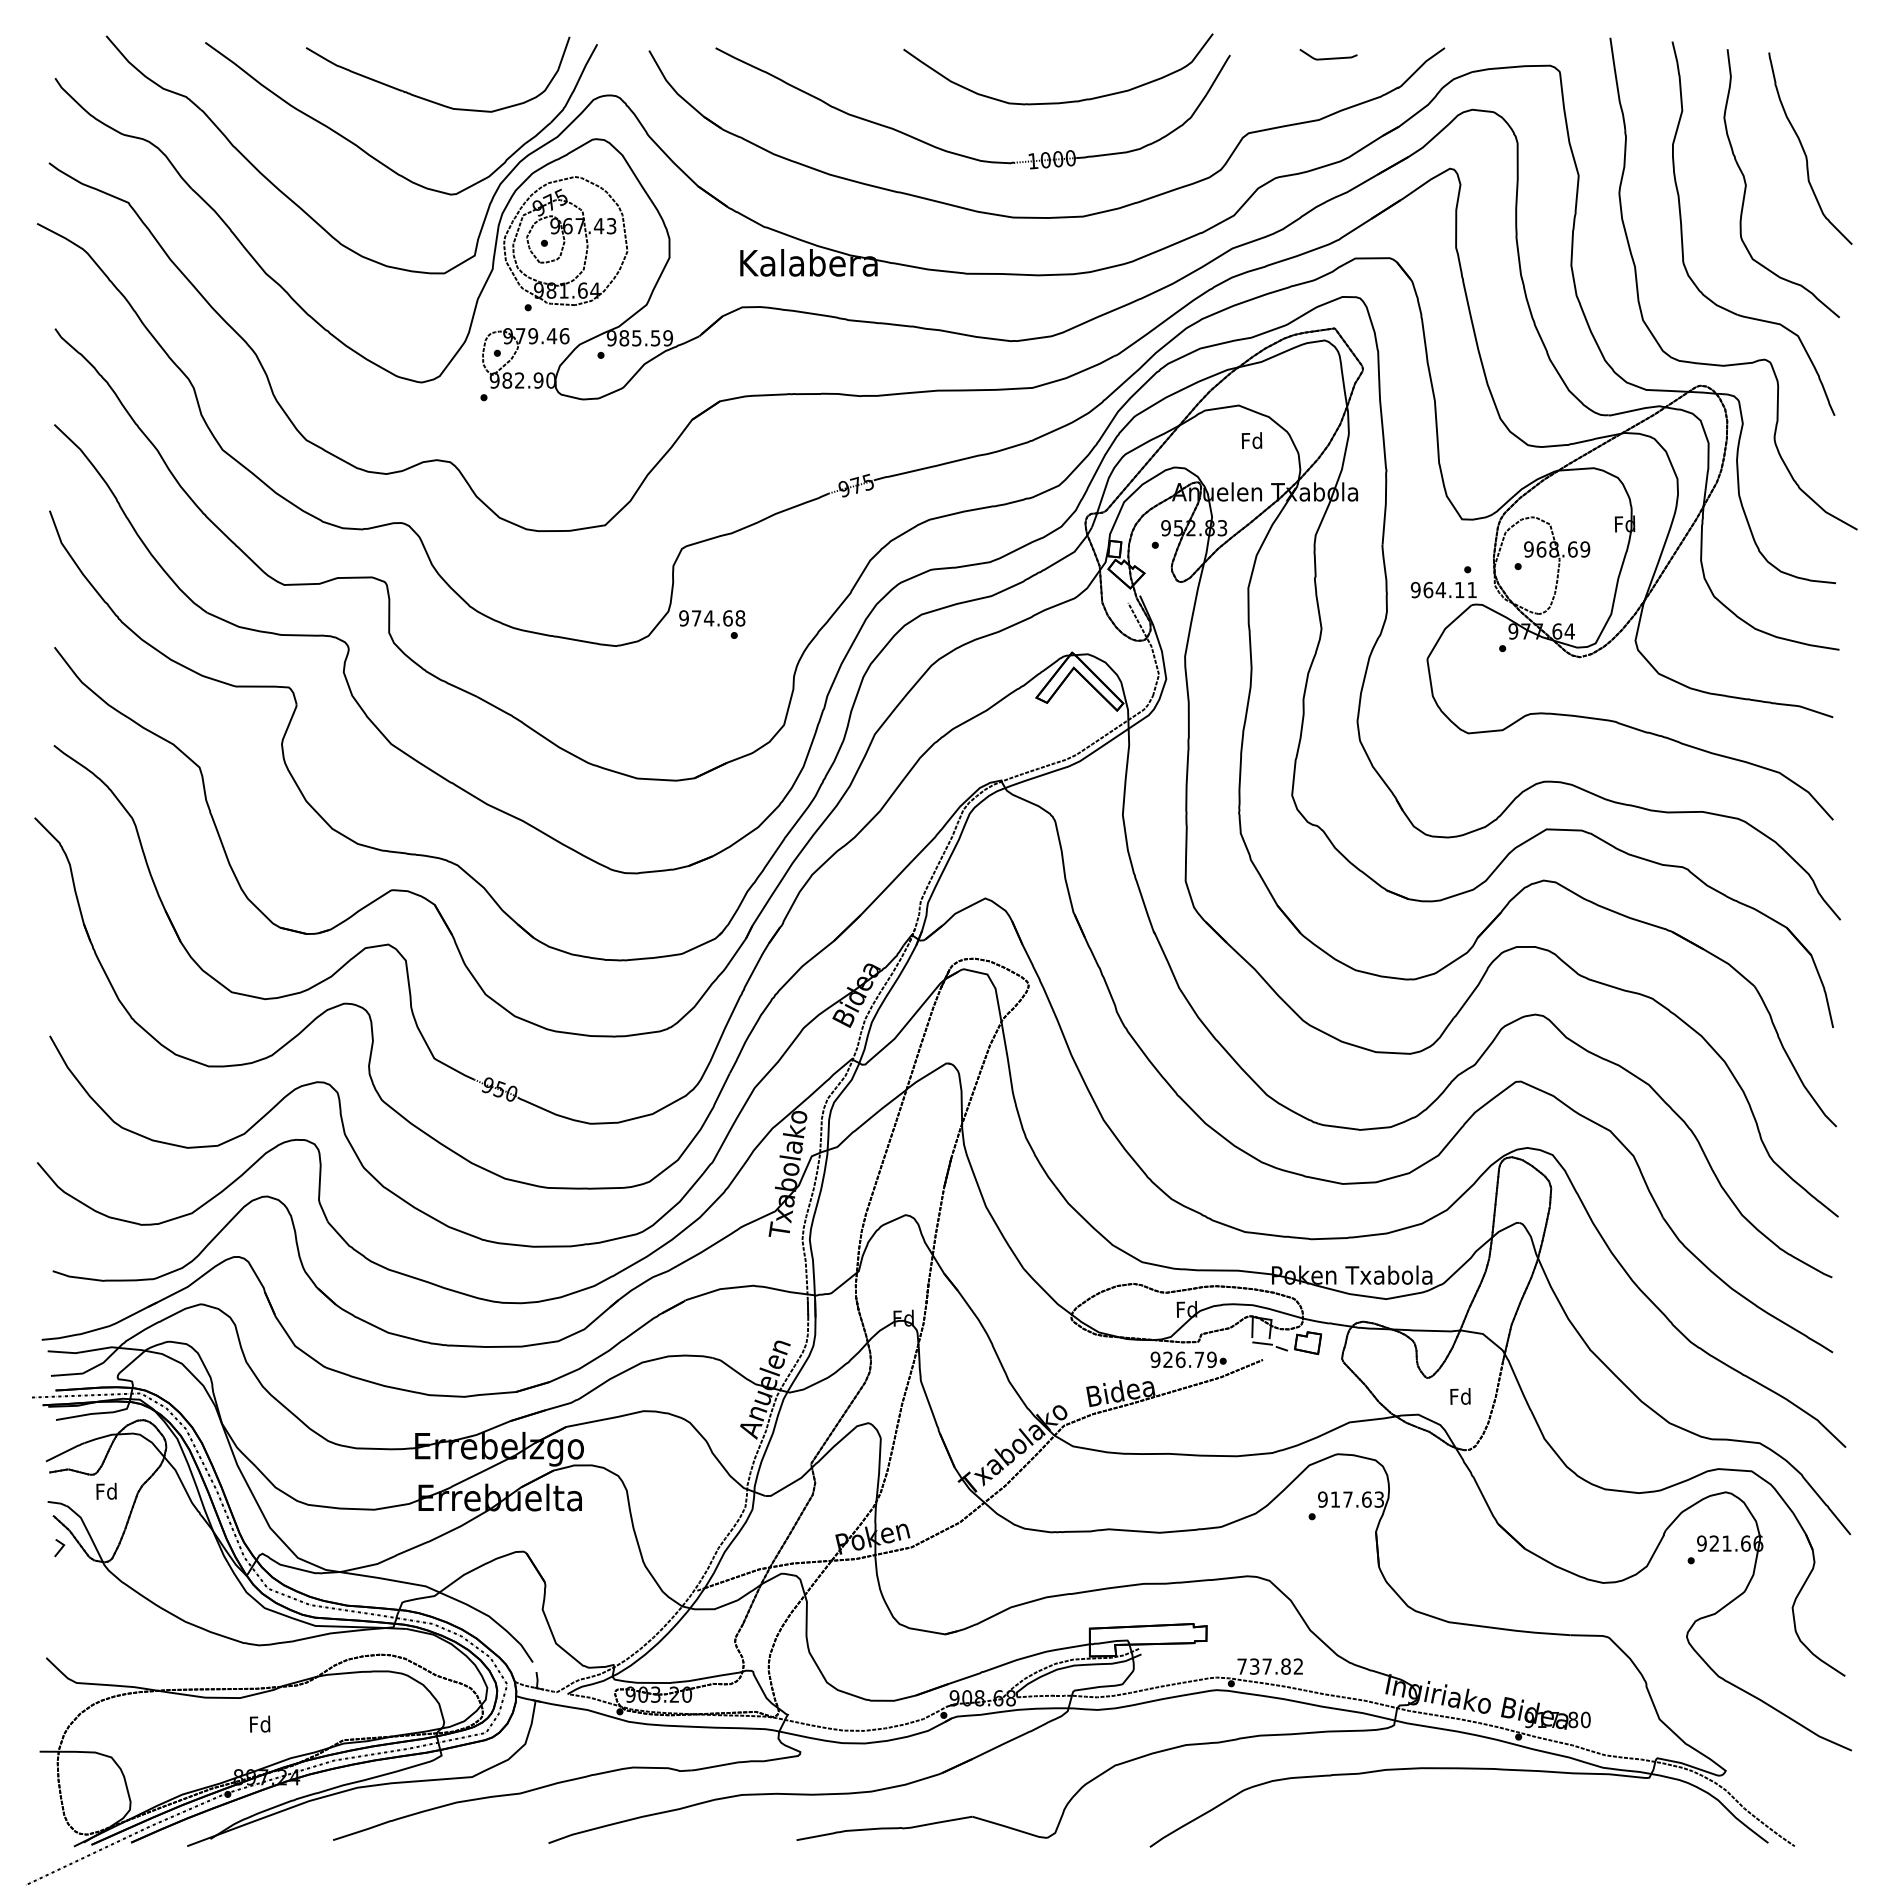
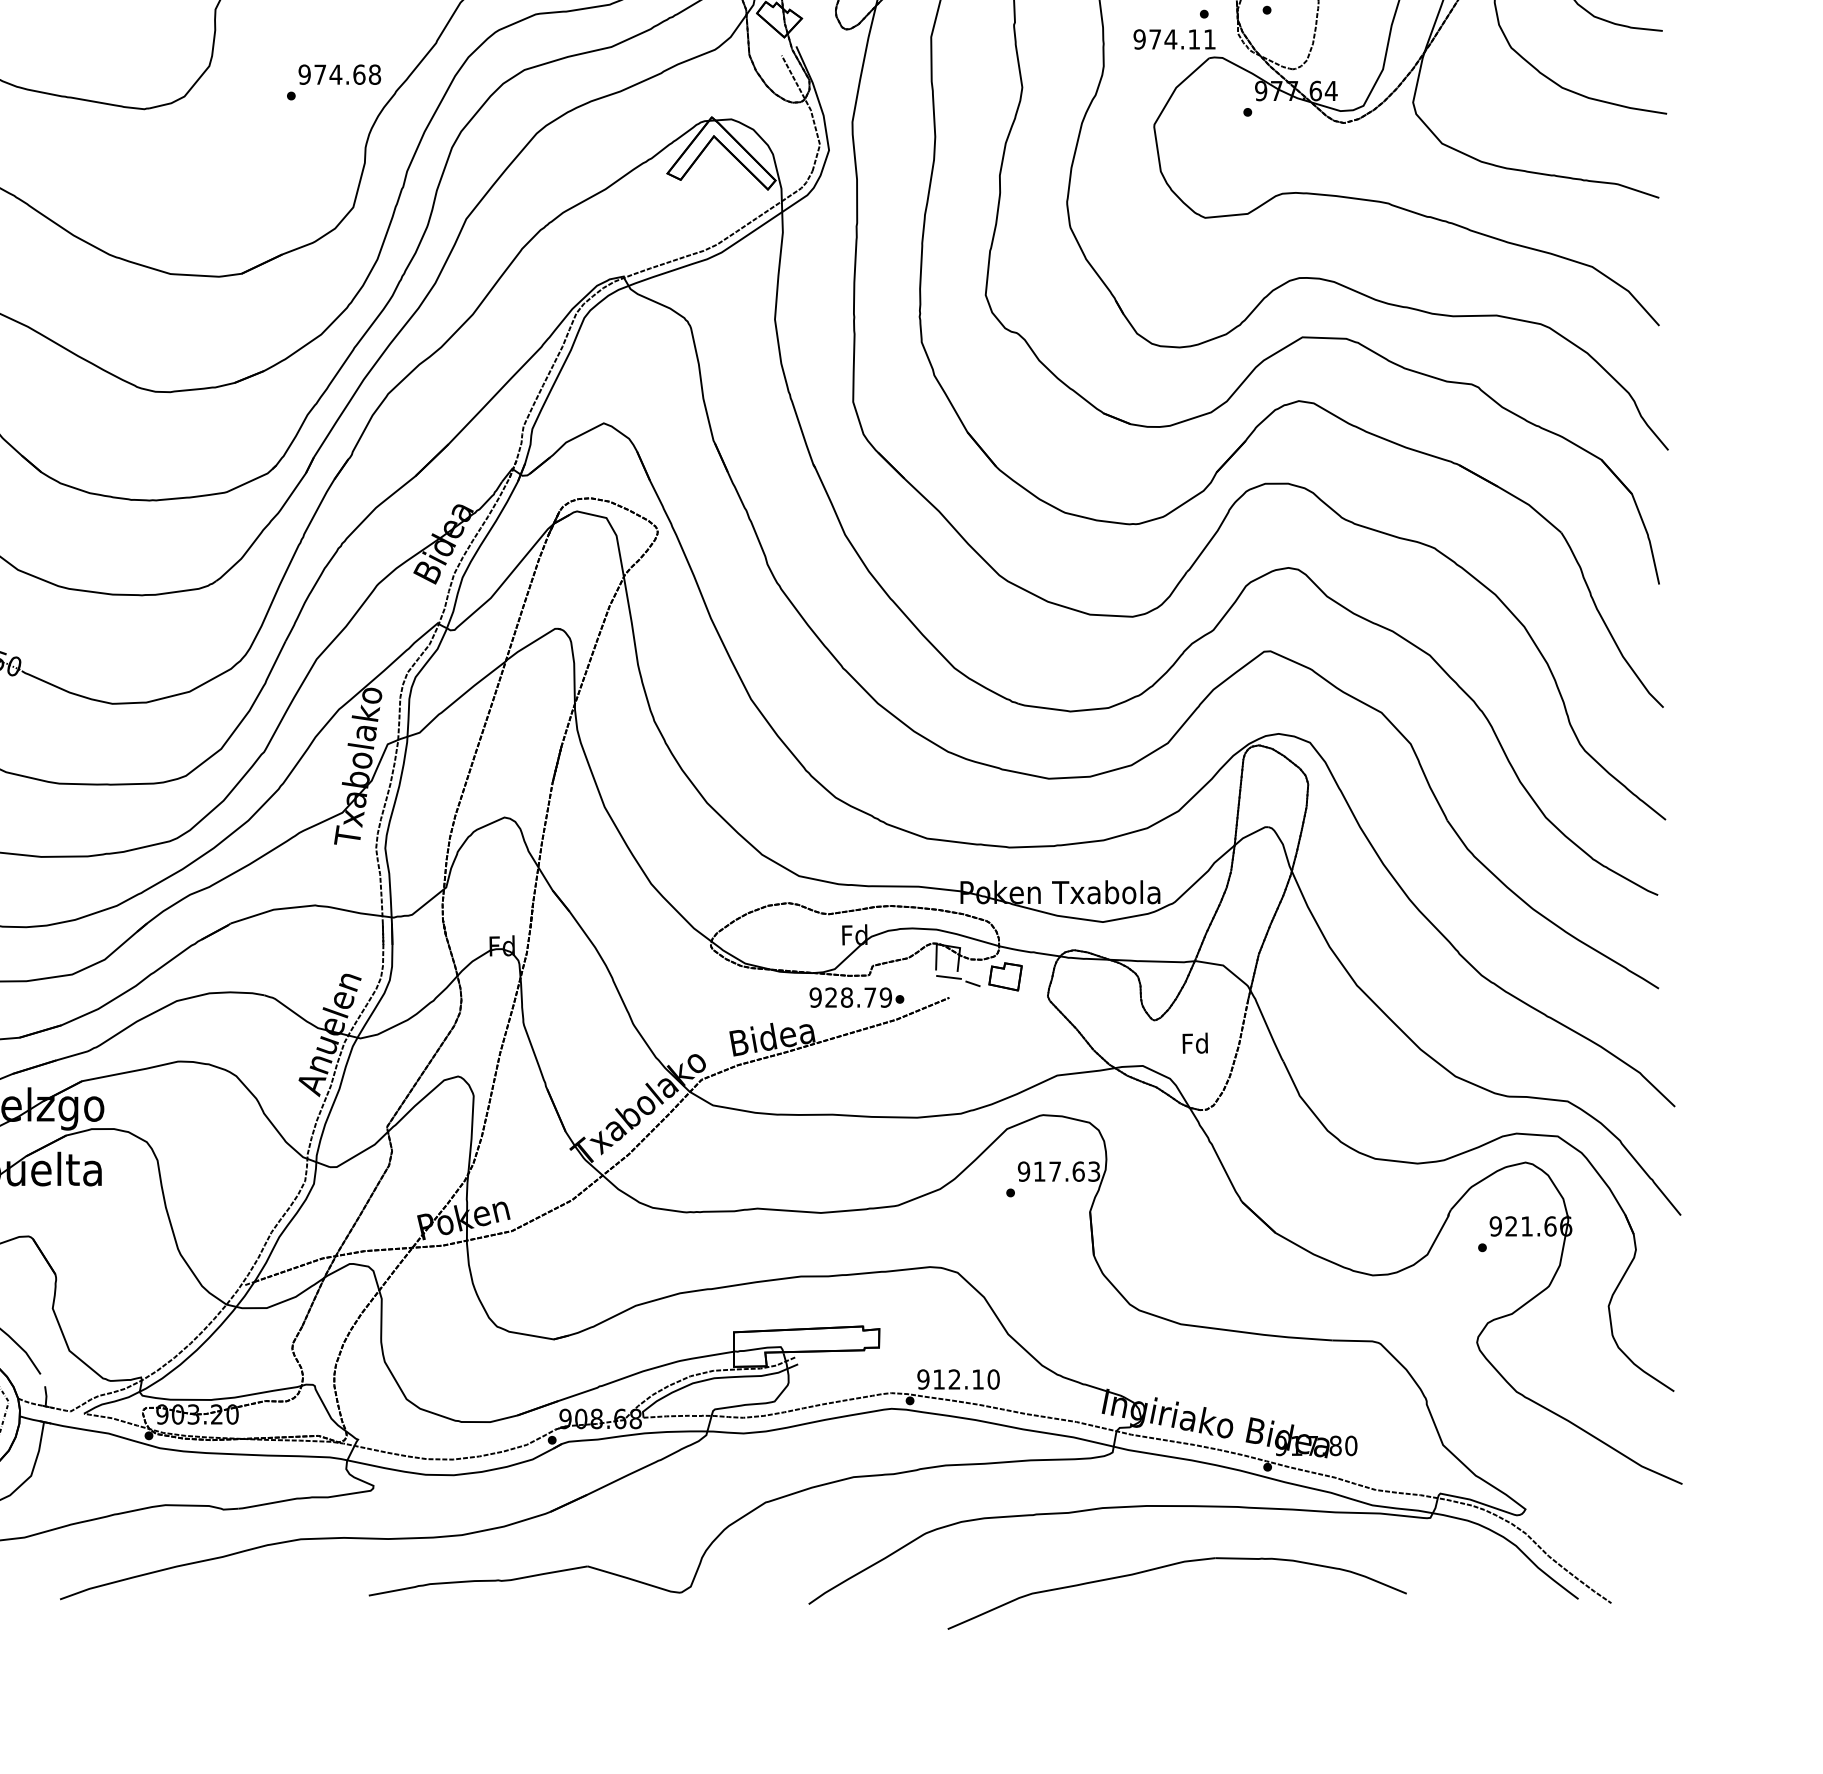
text: (1428, 589) -> (1155, 38), 964.11 -> 974.11
text: (712, 618) -> (340, 74), moved
text: (1180, 1359) -> (846, 997), 926.79 -> 928.79
text: (1270, 1666) -> (958, 1379), 737.82 -> 912.10
part: (1438, 1817) -> (1167, 1567), added

